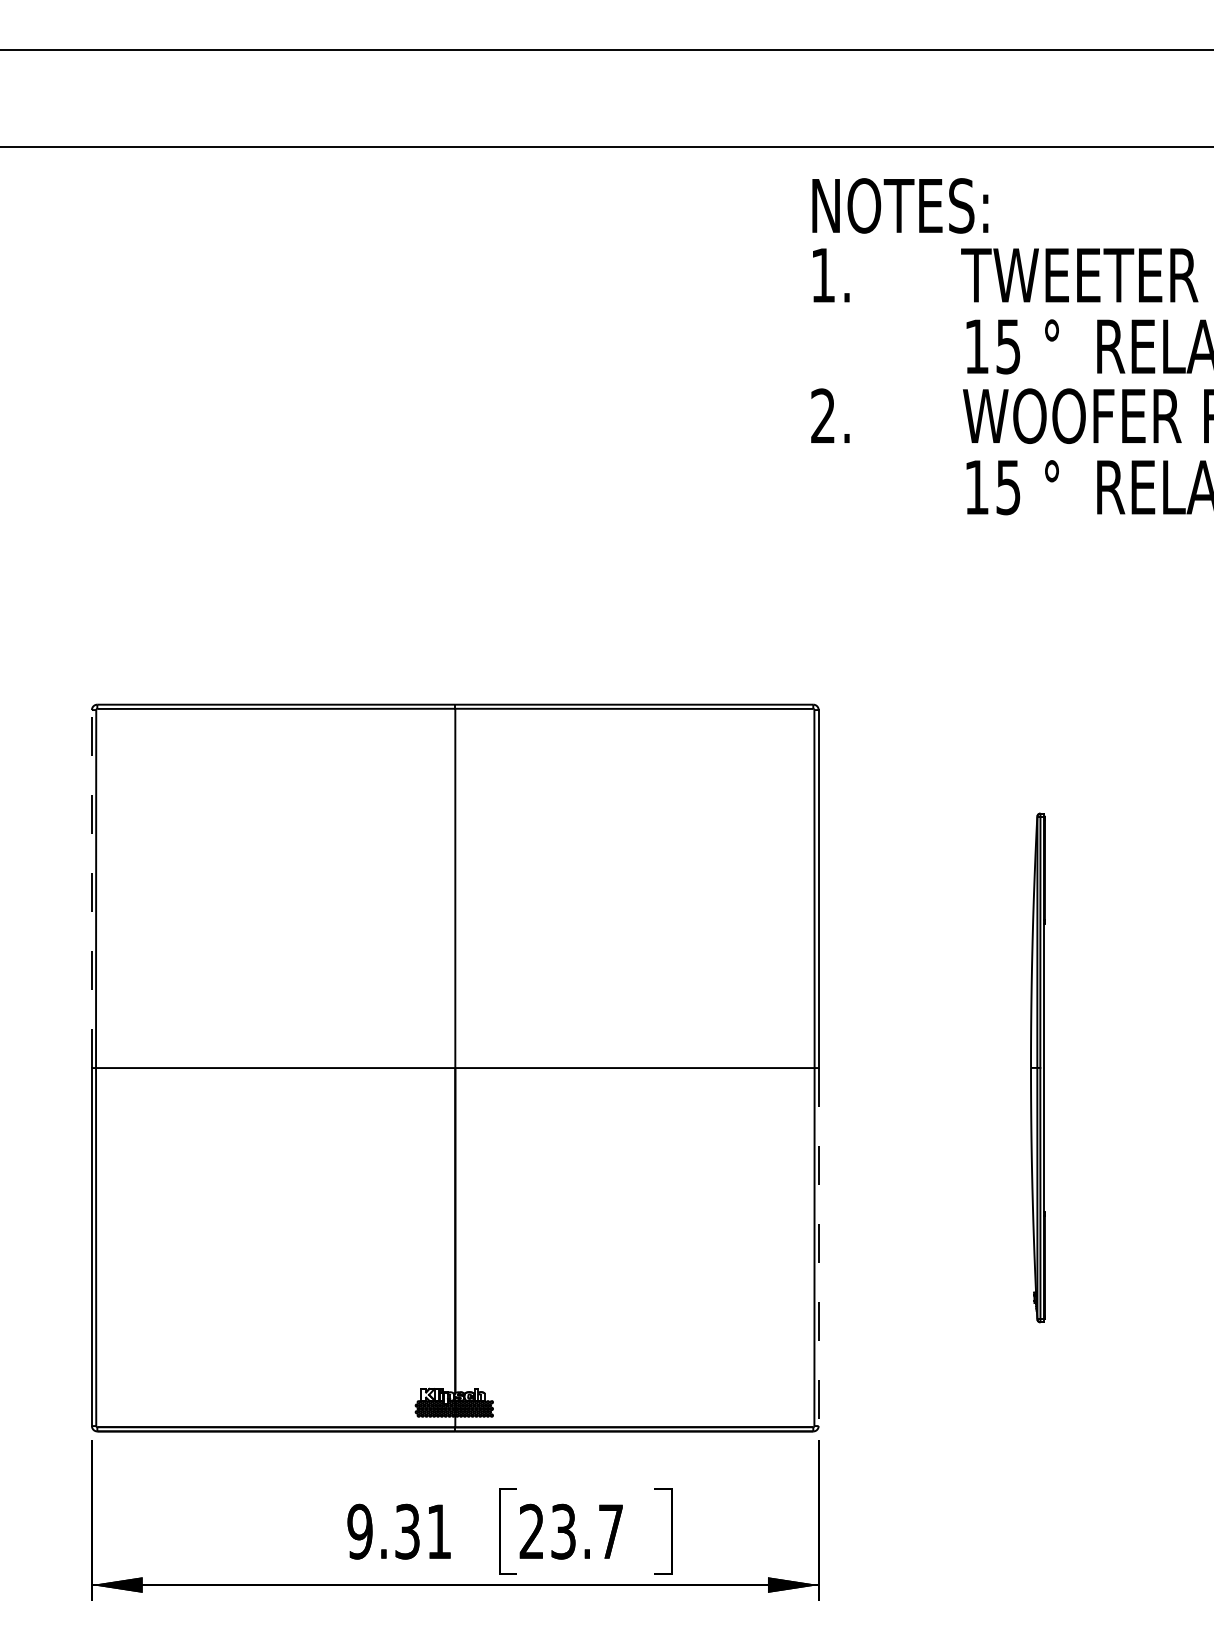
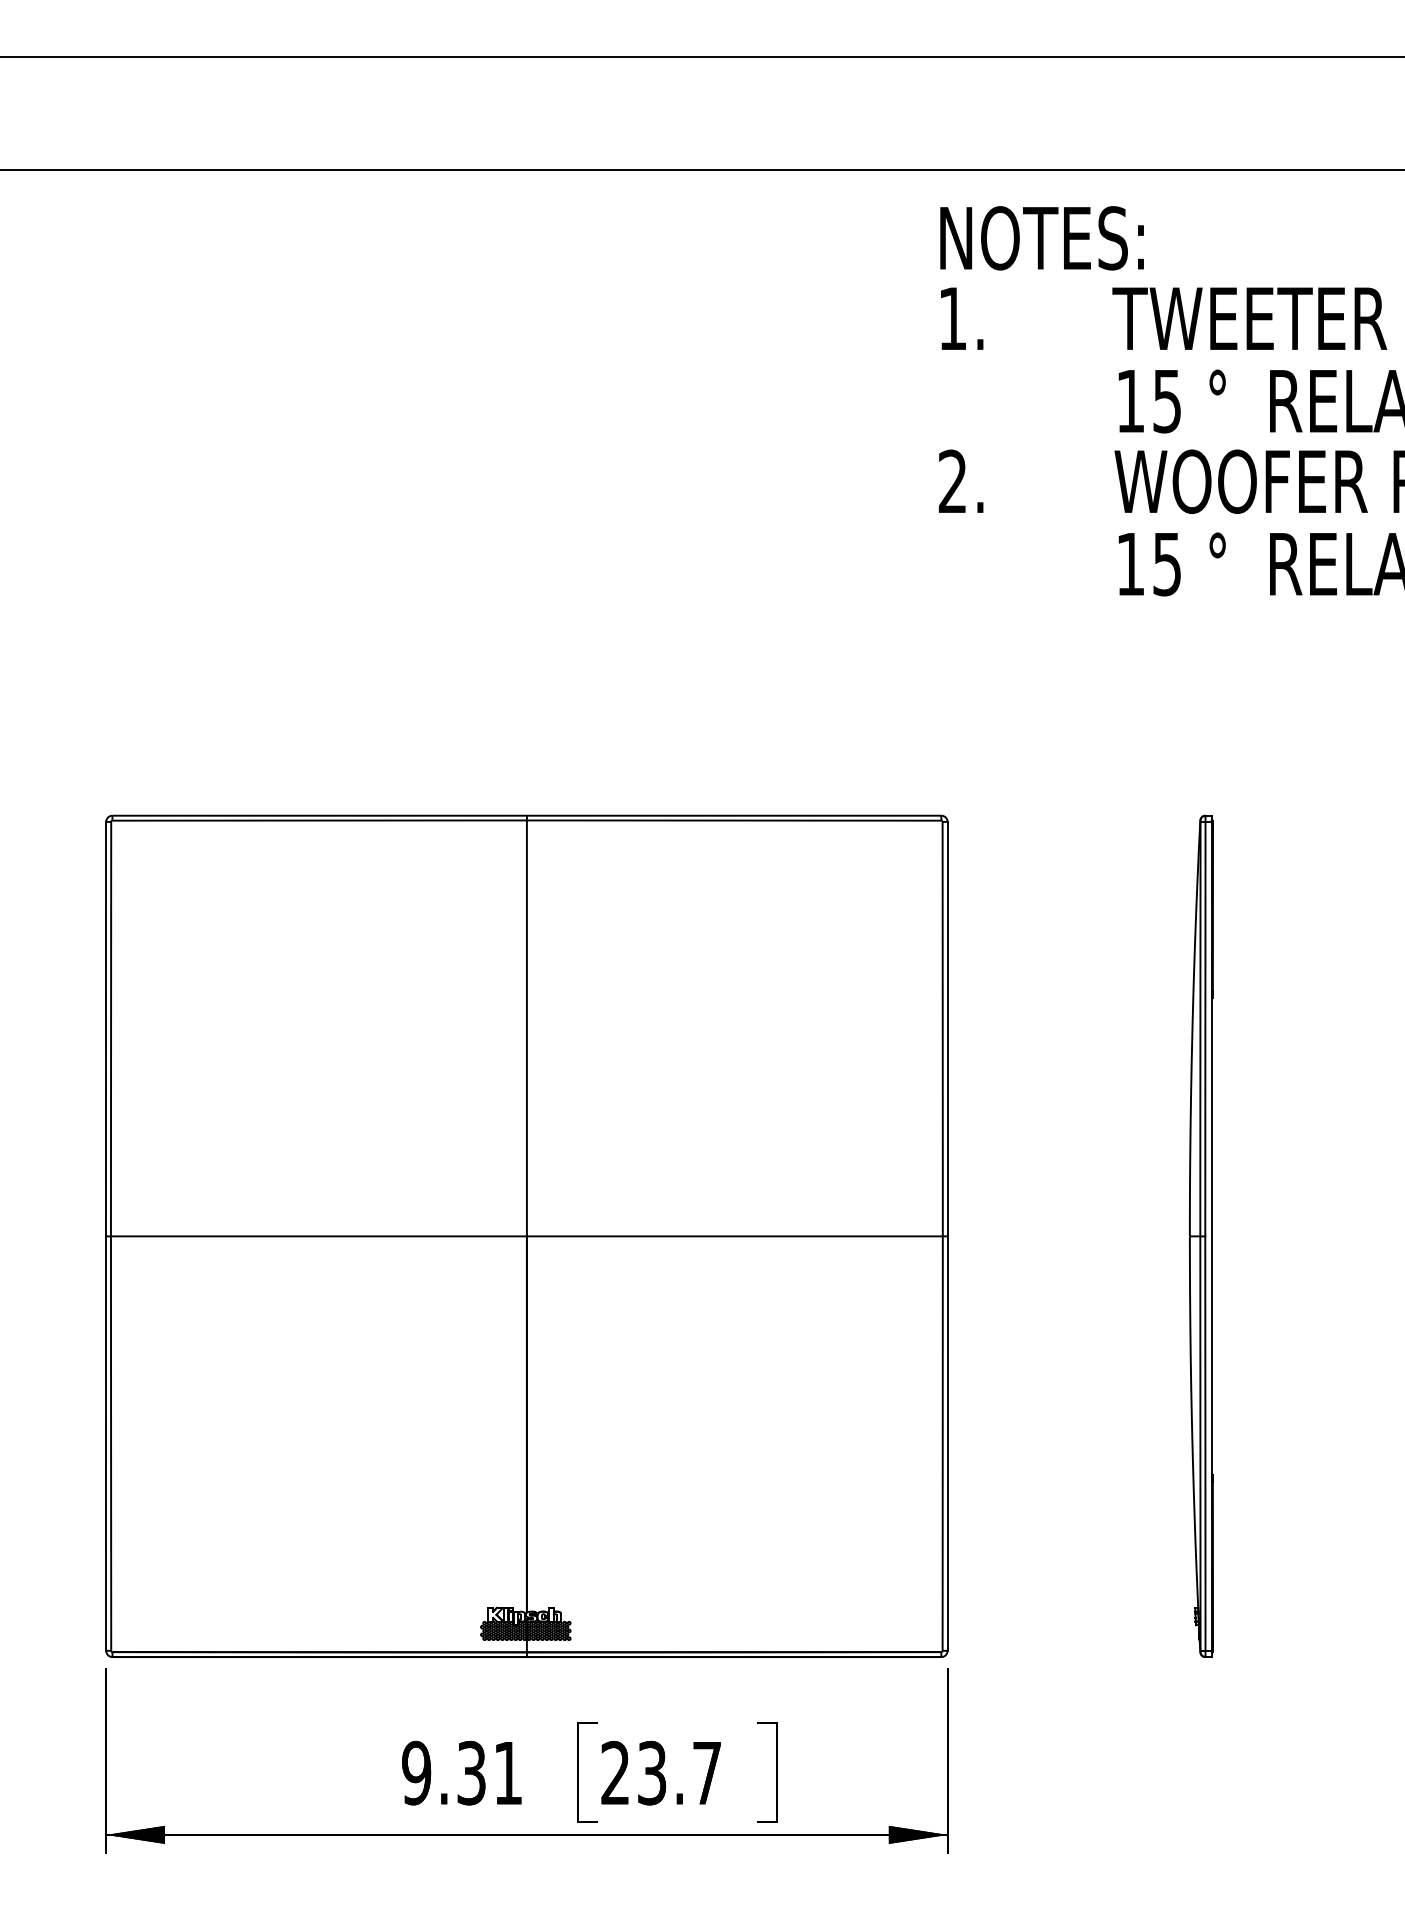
line: (92, 888) -> (106, 1028), dashed -> solid
part: (1038, 1067) -> (1201, 1235), size x1.43
line: (818, 1247) -> (947, 1444), dashed -> solid

